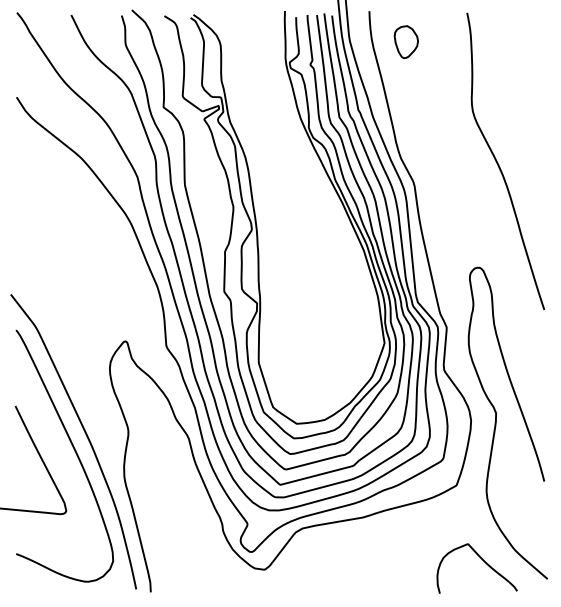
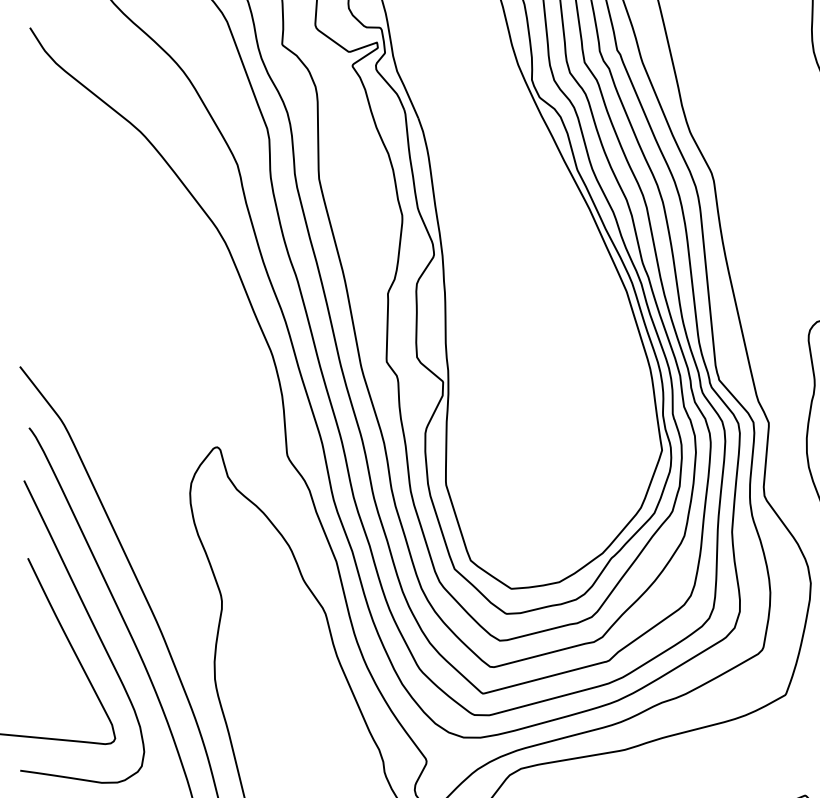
curve: (53, 446) -> (93, 627), added

